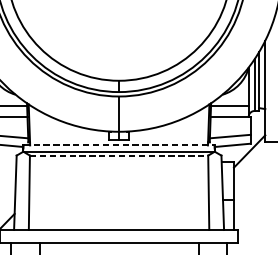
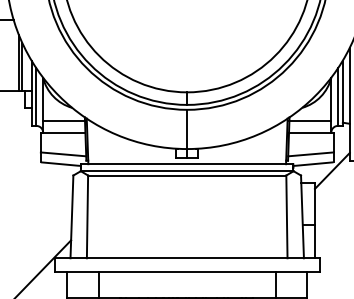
line: (119, 145) -> (187, 164), dashed -> solid
line: (119, 155) -> (187, 175), dashed -> solid

